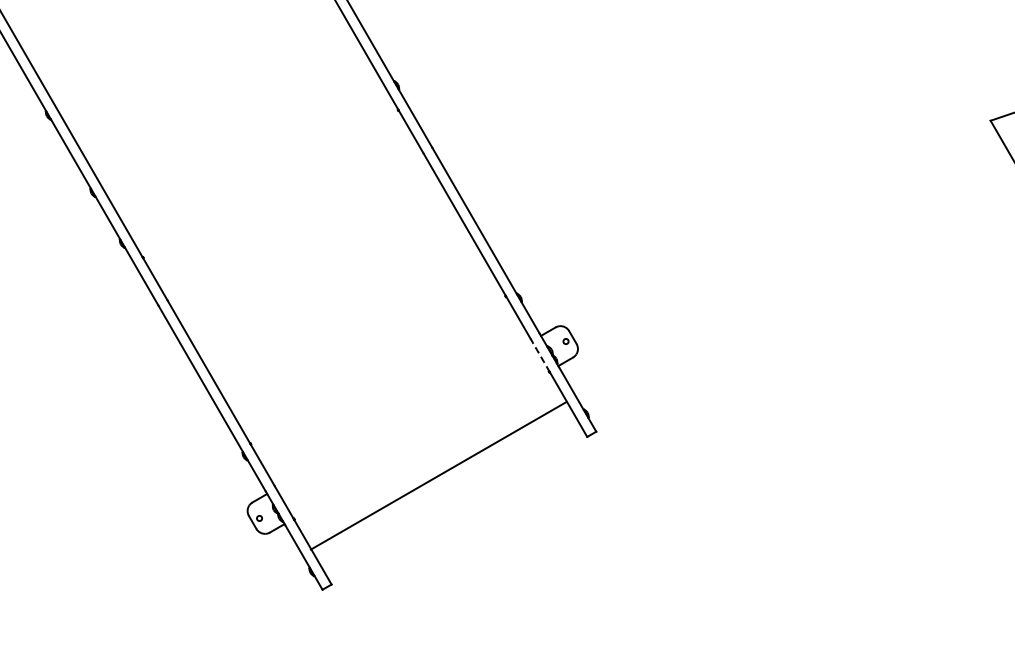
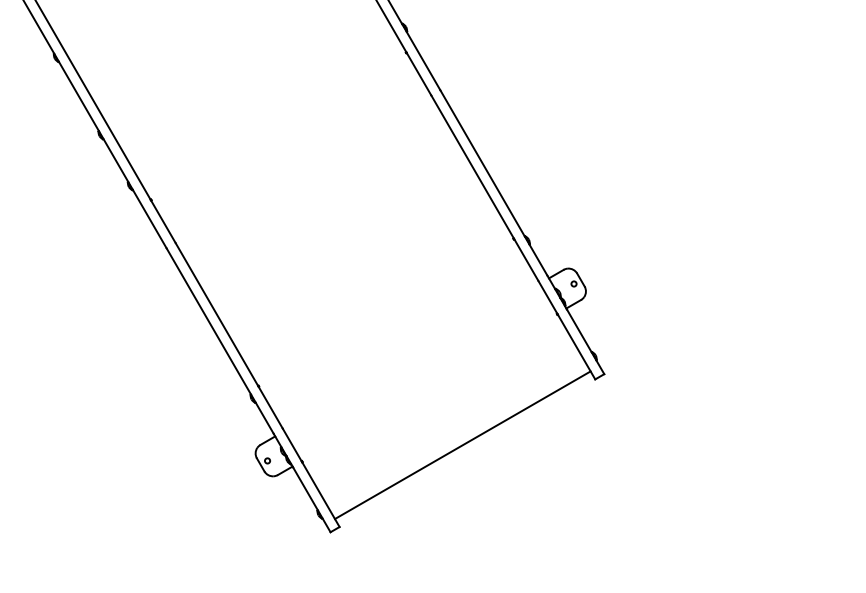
line: (540, 355) -> (548, 297), dashed -> solid
line: (438, 475) -> (462, 444), moved

